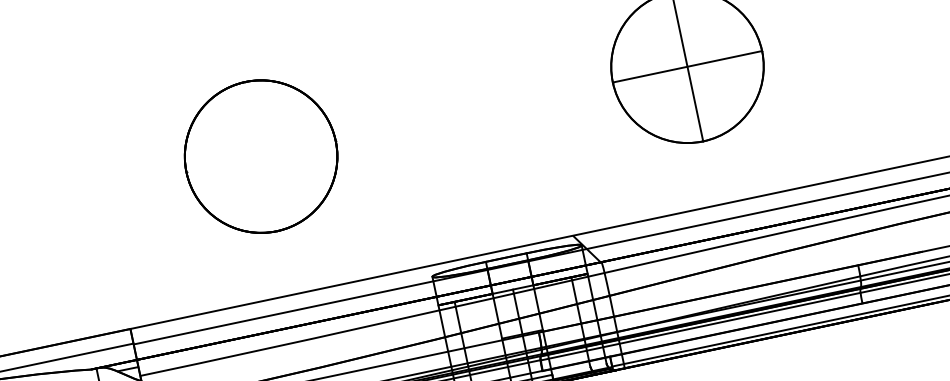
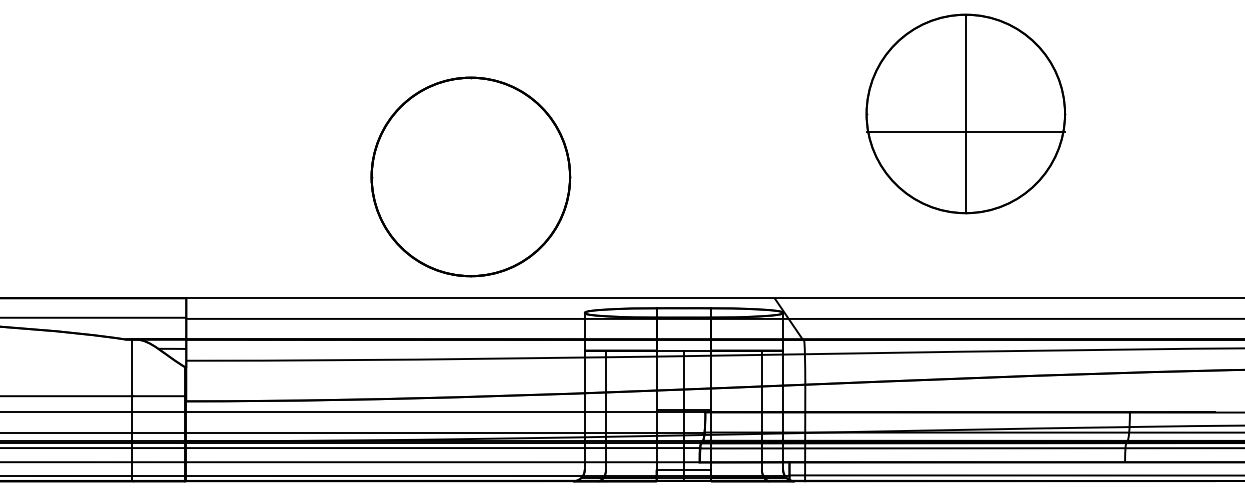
line: (687, 66) -> (965, 131), moved
part: (260, 156) -> (470, 176), moved

